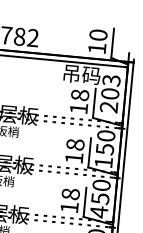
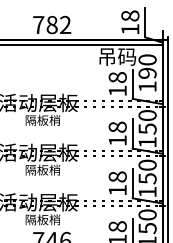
text: (98, 34) -> (130, 15), 10 -> 18
text: (110, 94) -> (147, 73), 203 -> 190
text: (98, 212) -> (147, 192), 450 -> 150

